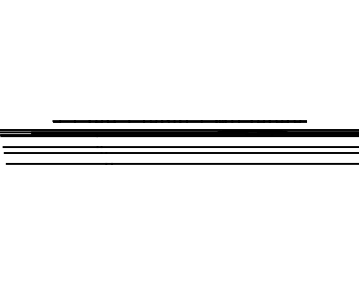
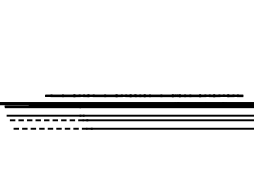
line: (52, 153) -> (45, 120), solid -> dashed
line: (56, 163) -> (48, 128), solid -> dashed

